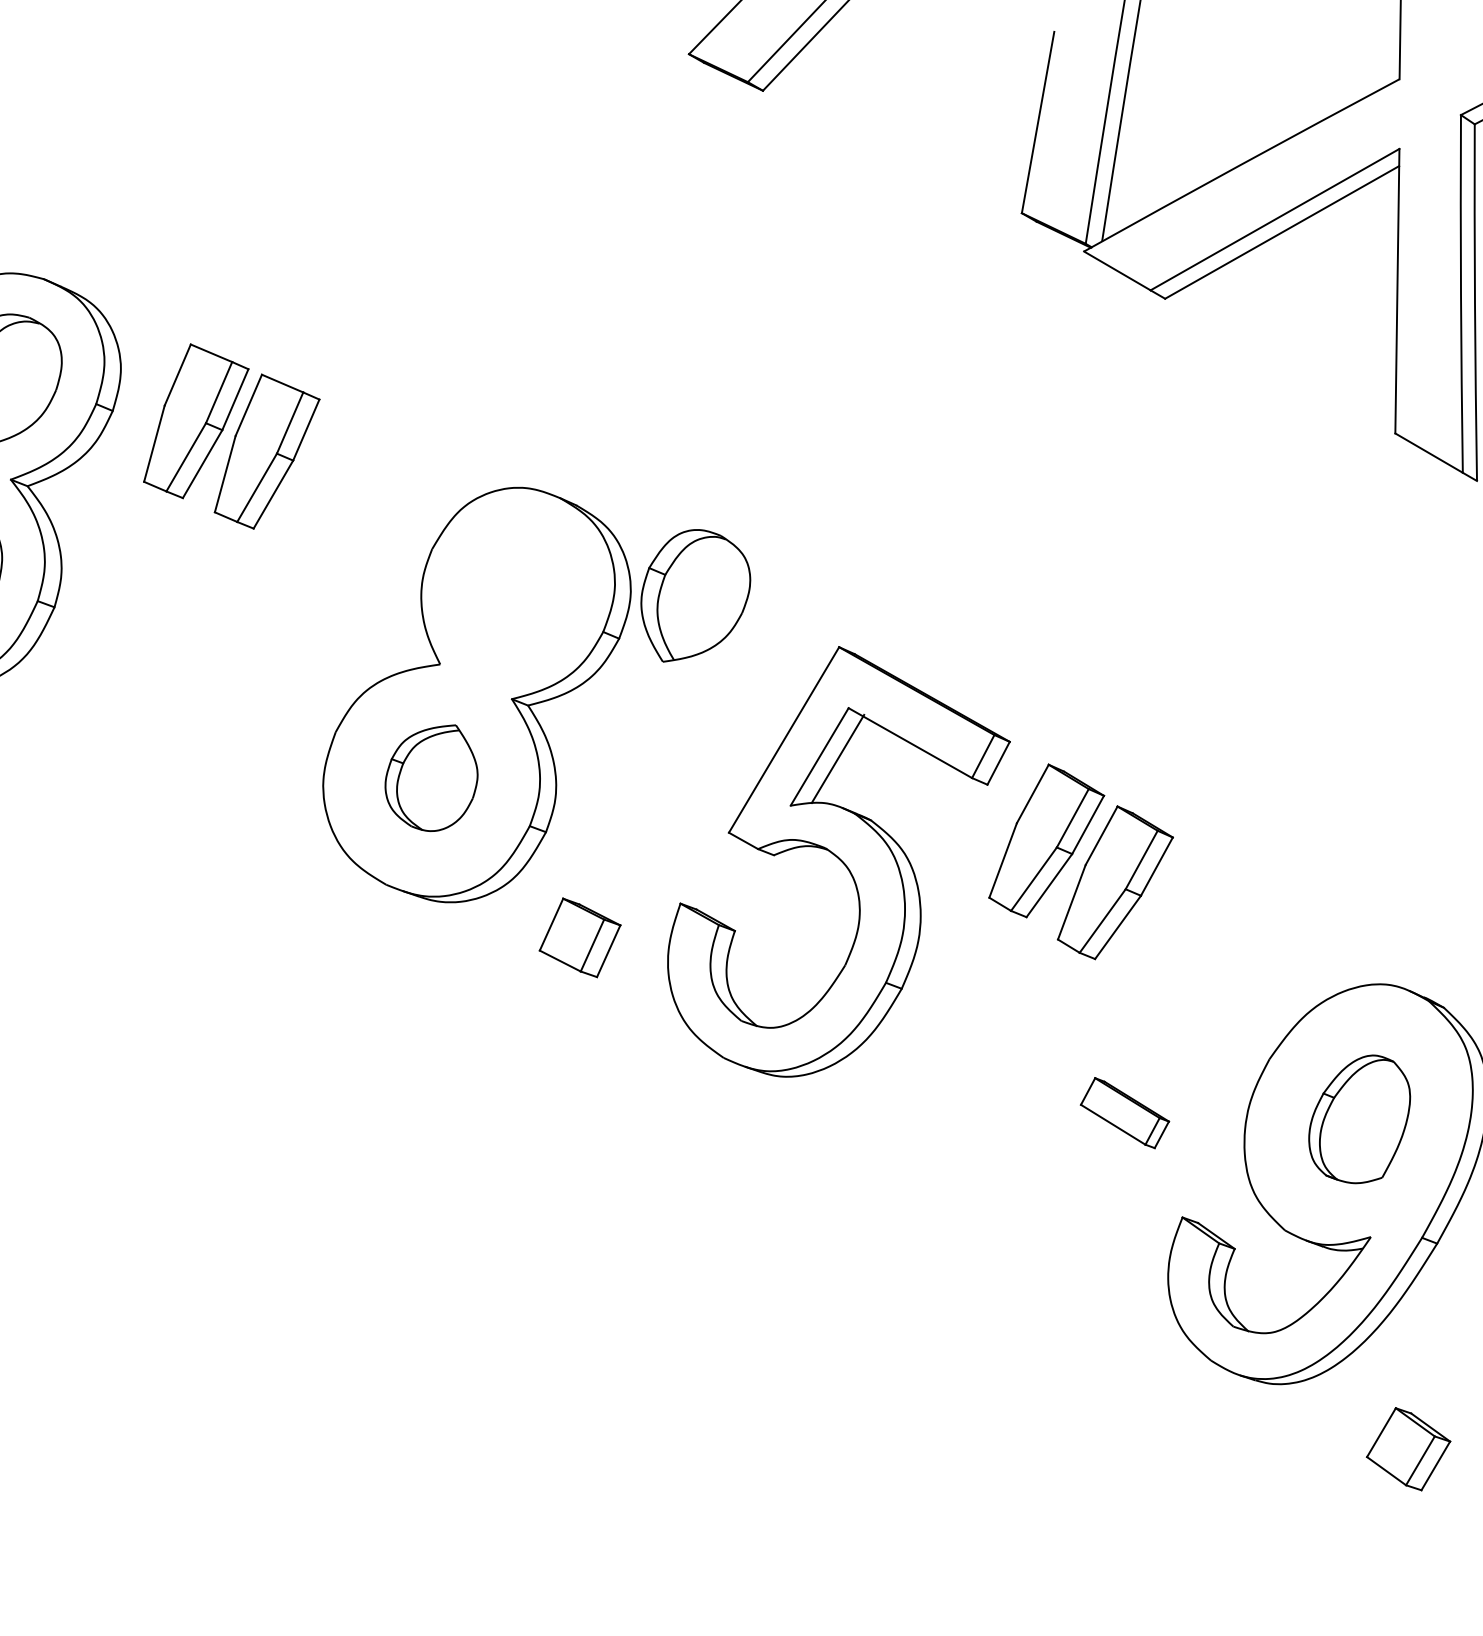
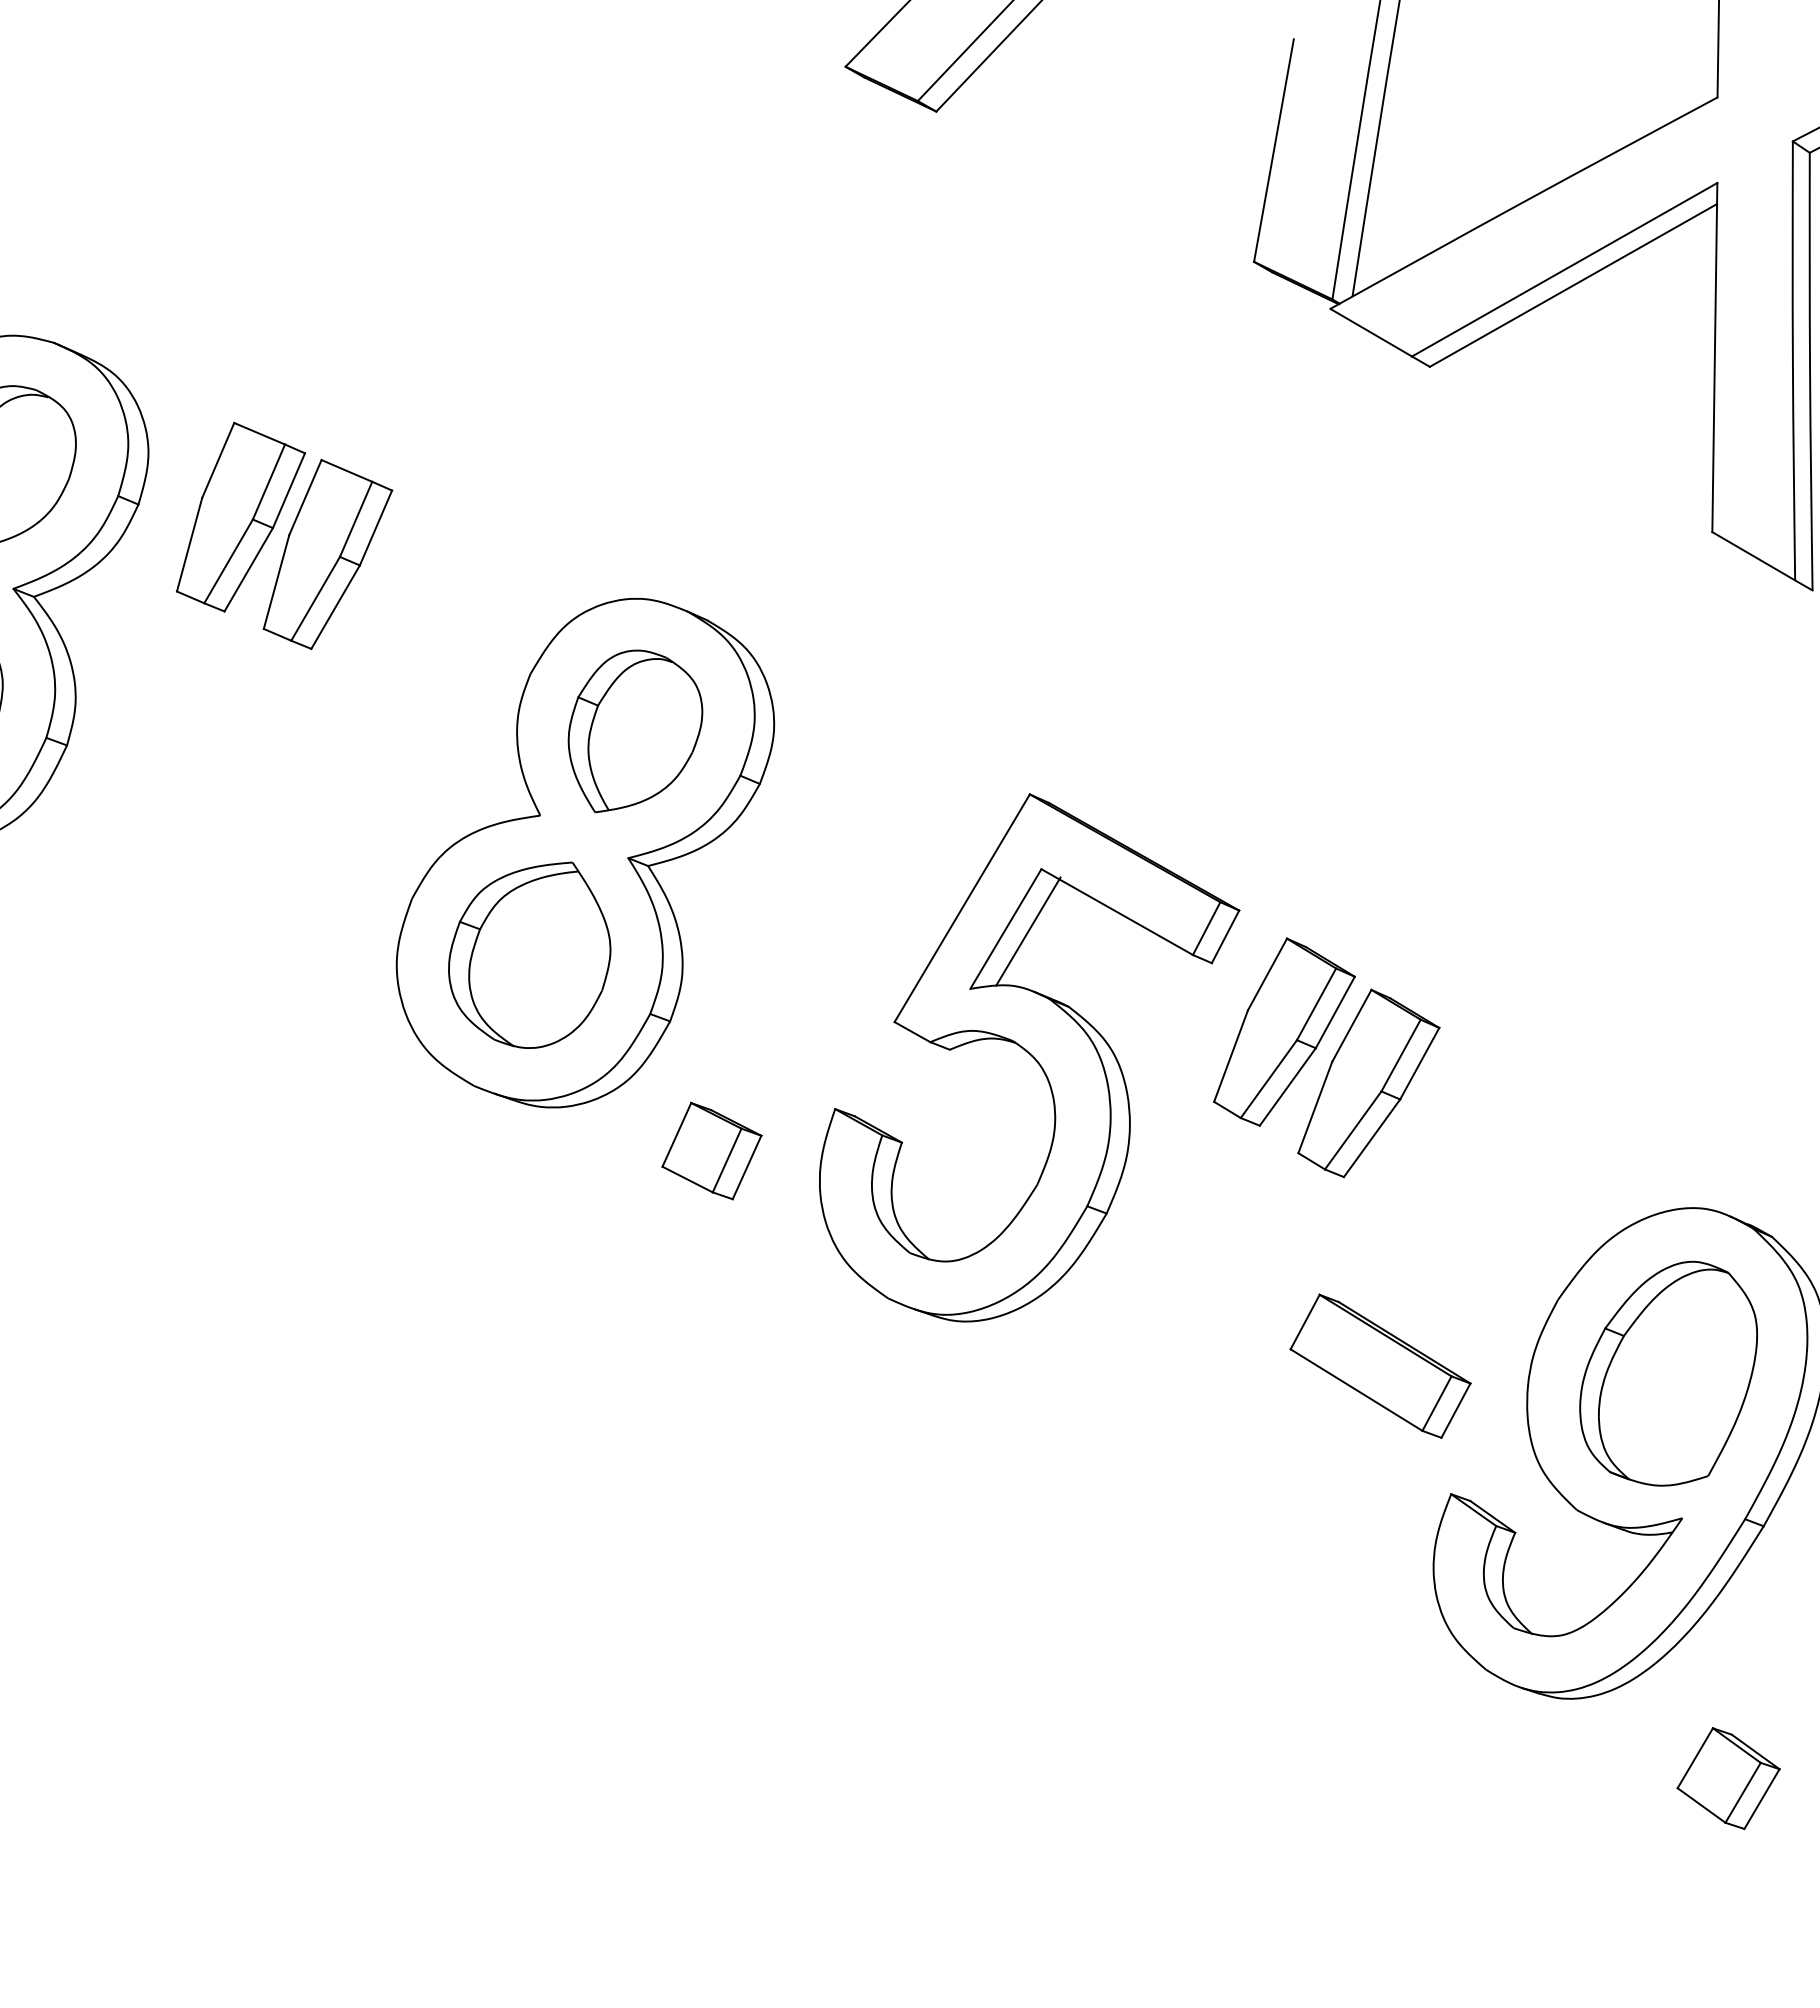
part: (695, 595) -> (635, 730), moved
part: (431, 777) -> (529, 954), size x1.43
part: (1124, 1112) -> (1379, 1365), size x1.67
part: (1359, 1119) -> (1668, 1373), size x1.43

